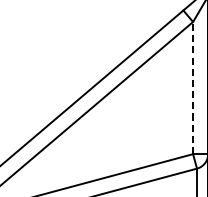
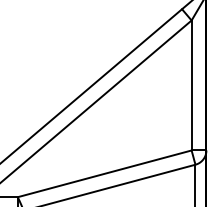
line: (192, 88) -> (191, 85), dashed -> solid

